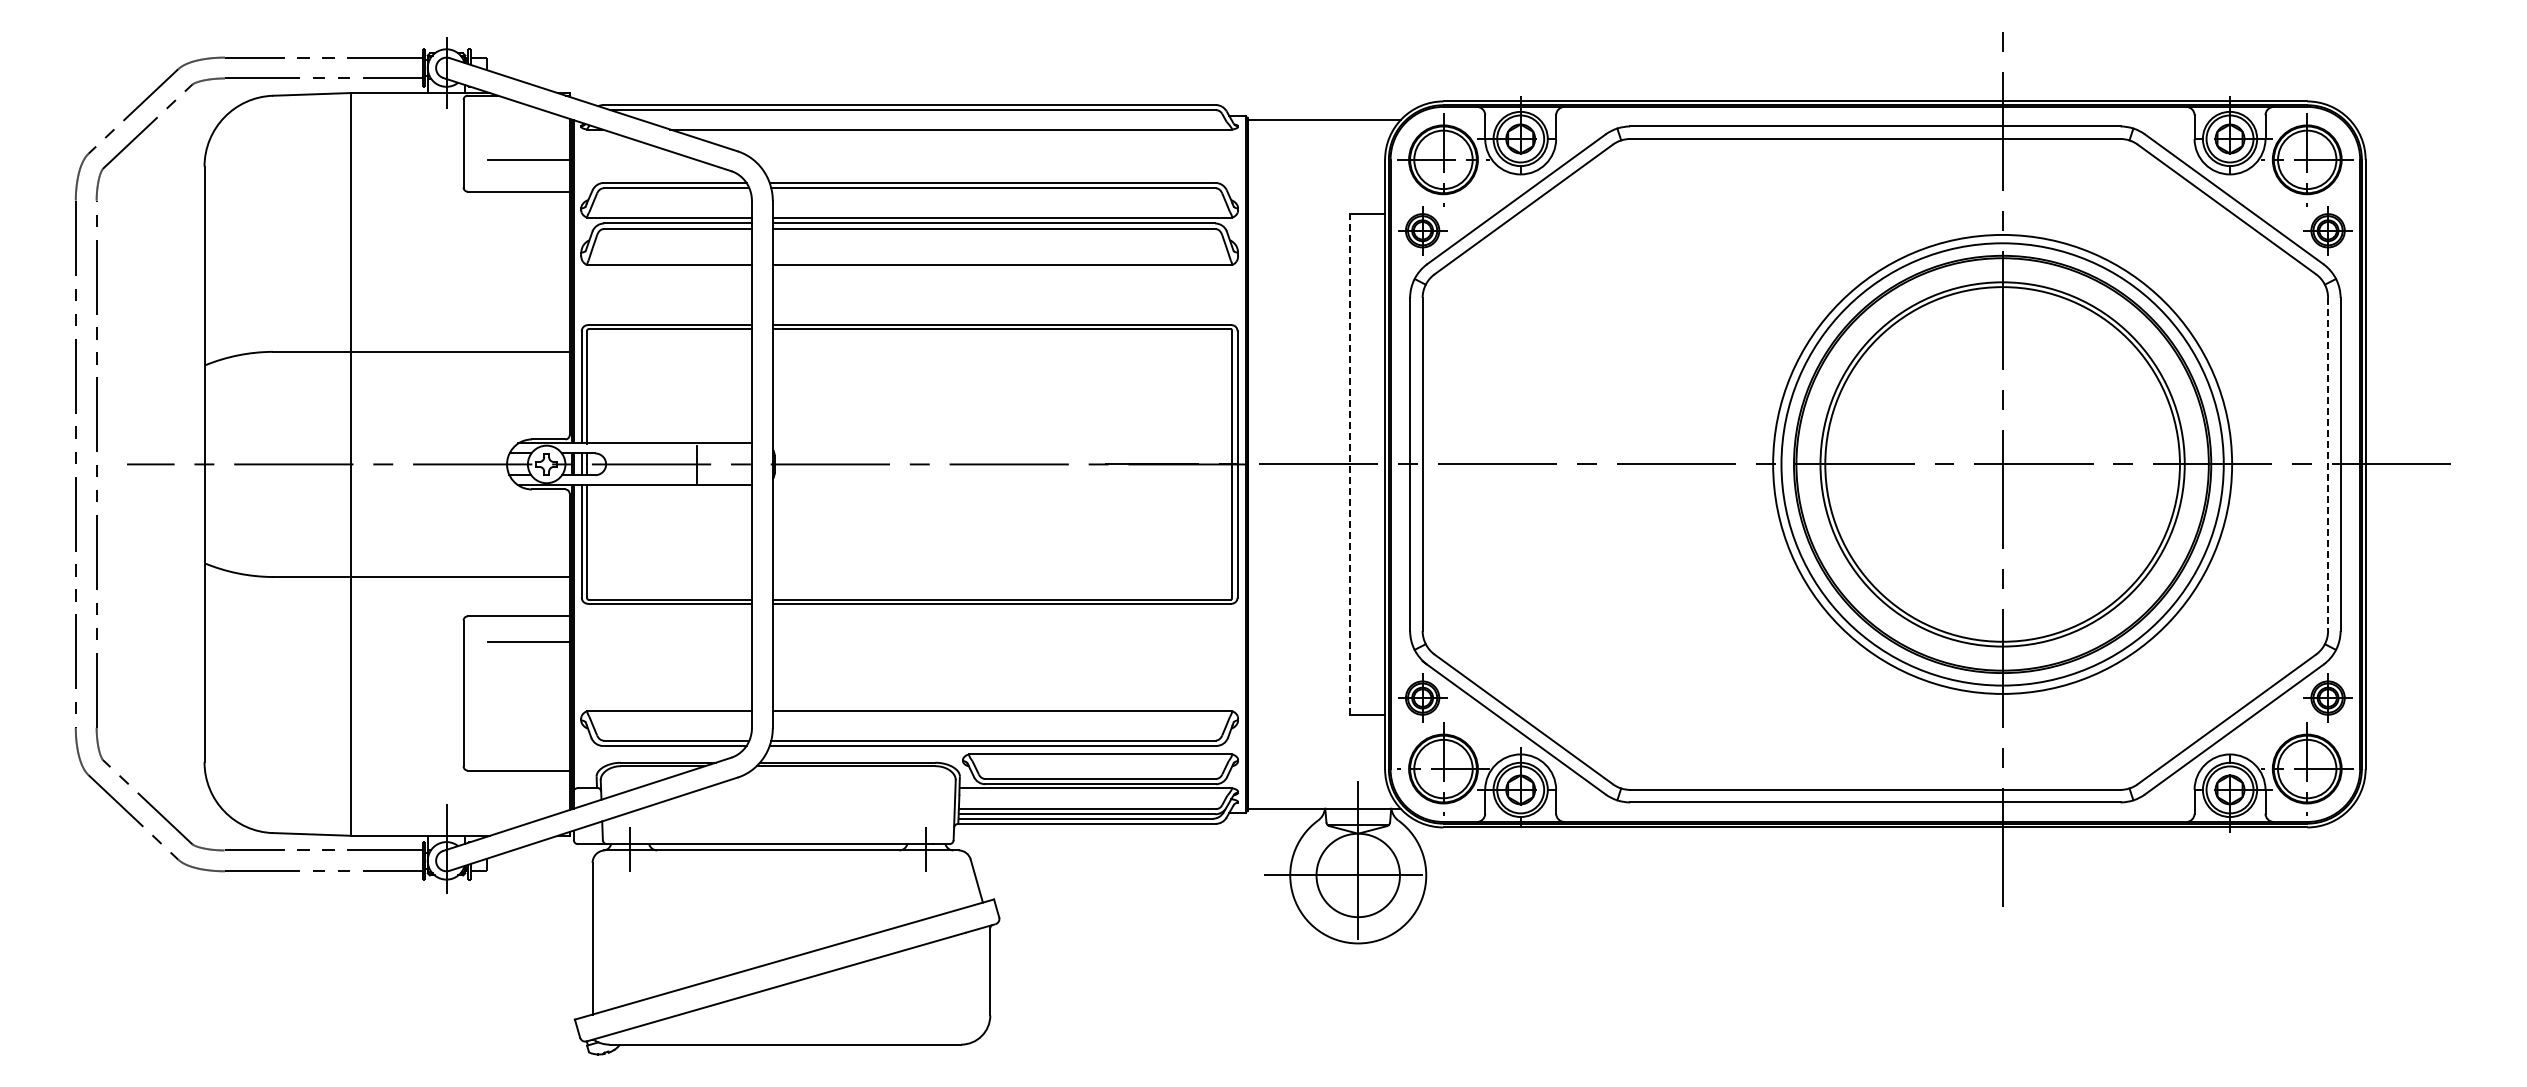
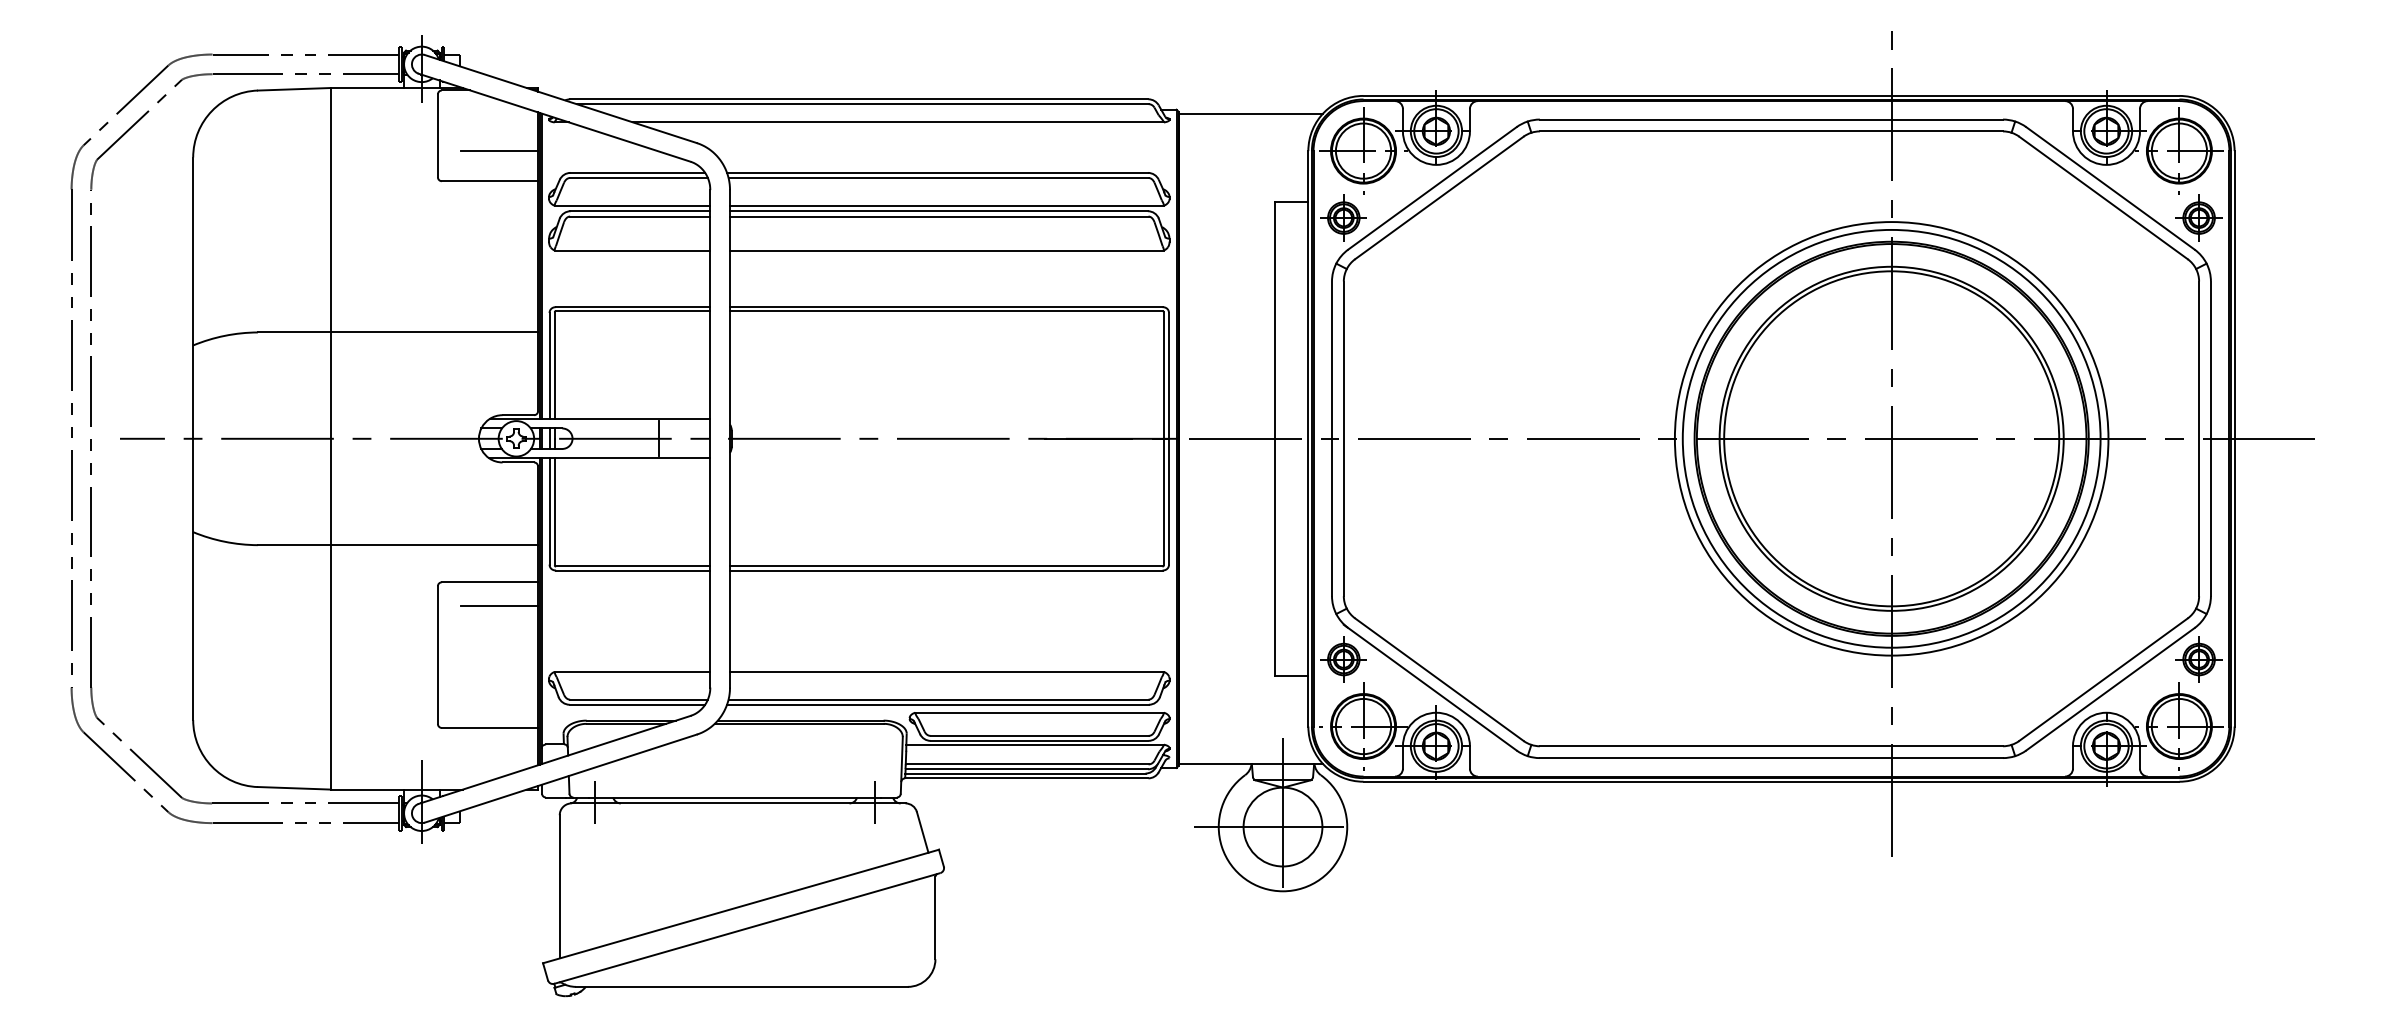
line: (1349, 464) -> (1274, 438), dashed -> solid
line: (2328, 464) -> (2199, 438), dashed -> solid

